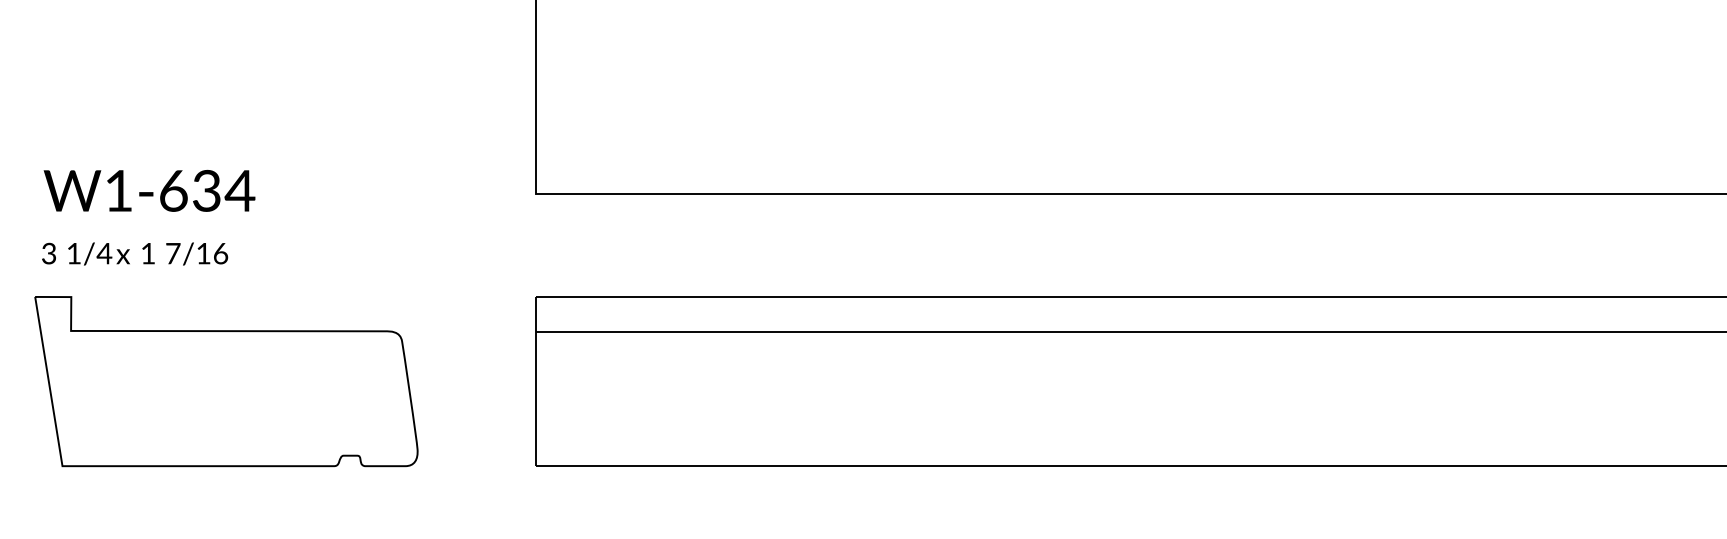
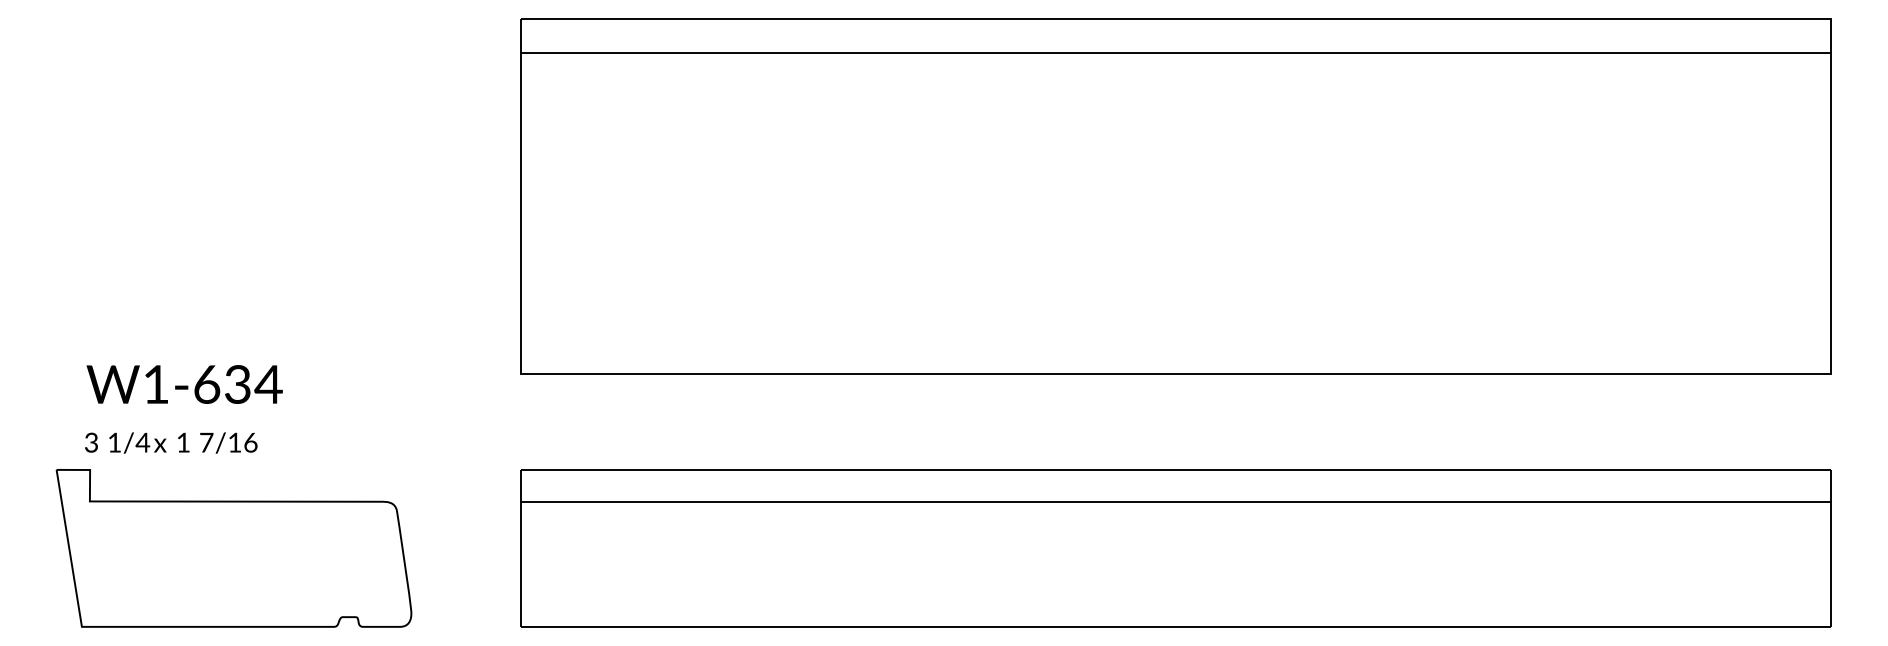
text: (148, 217) -> (183, 409), moved

